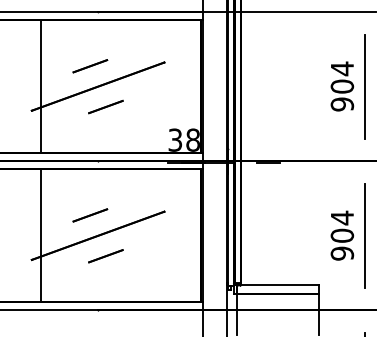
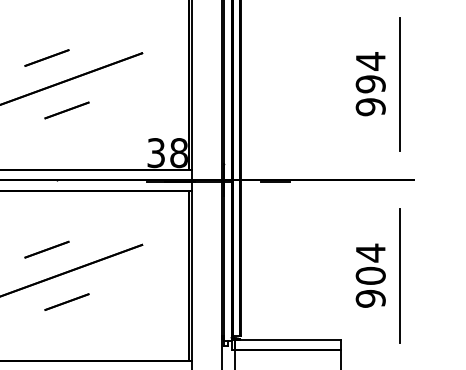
text: (342, 86) -> (370, 84), 904 -> 994

